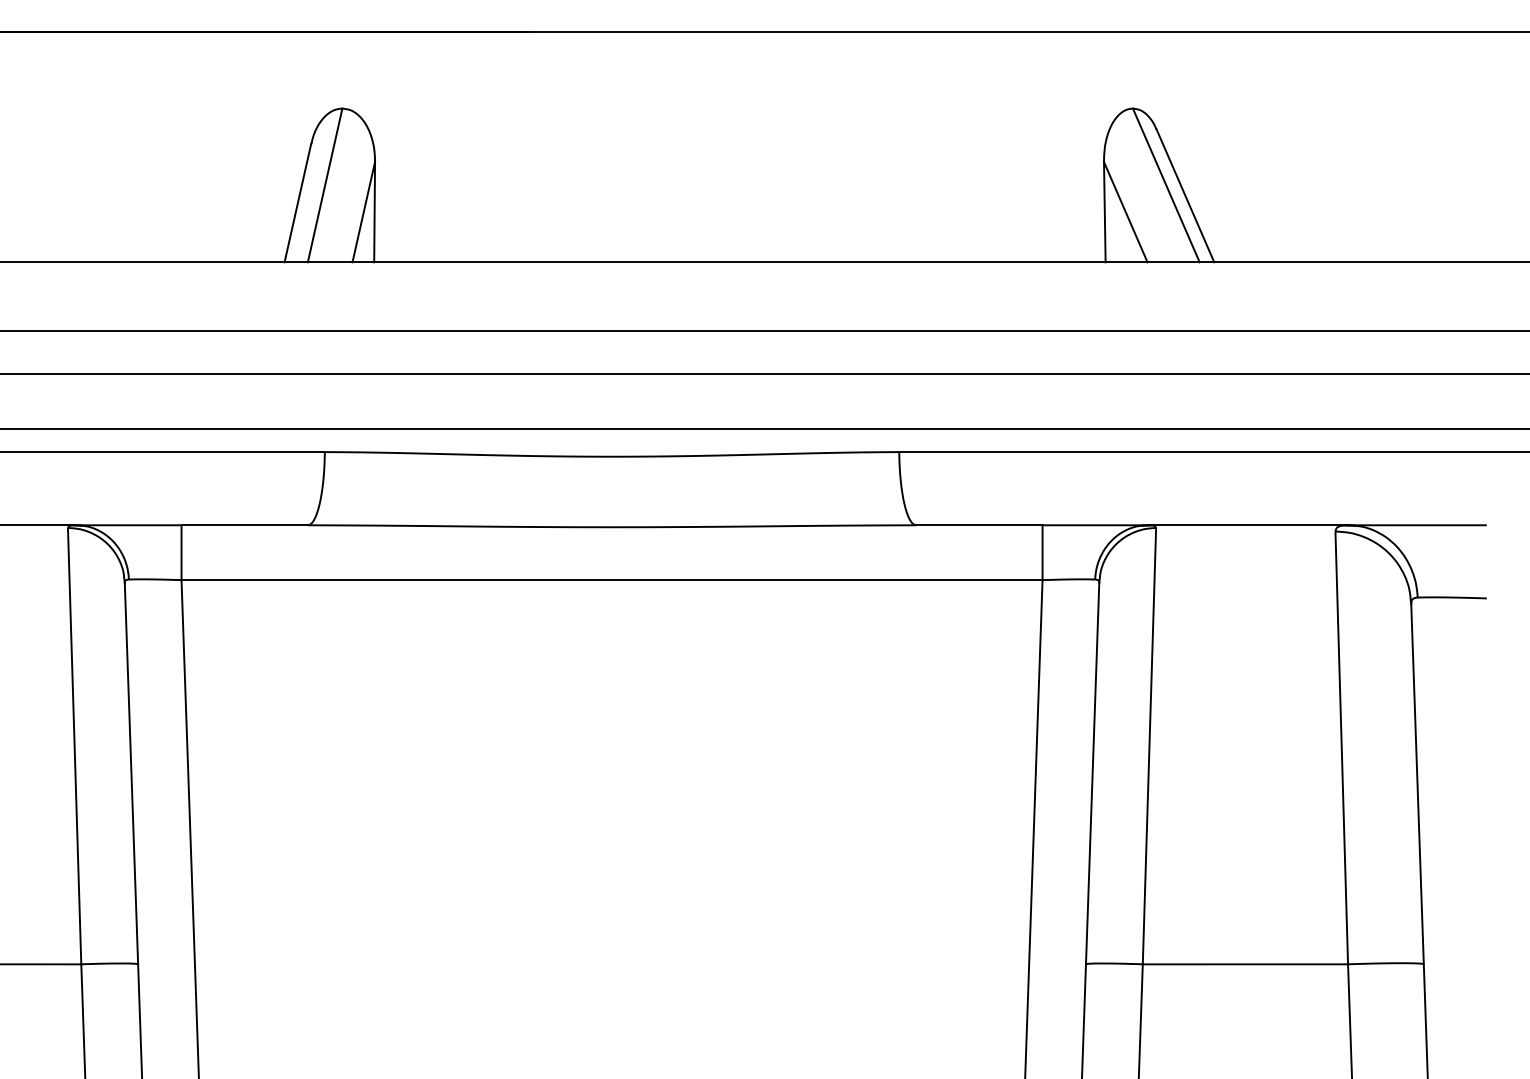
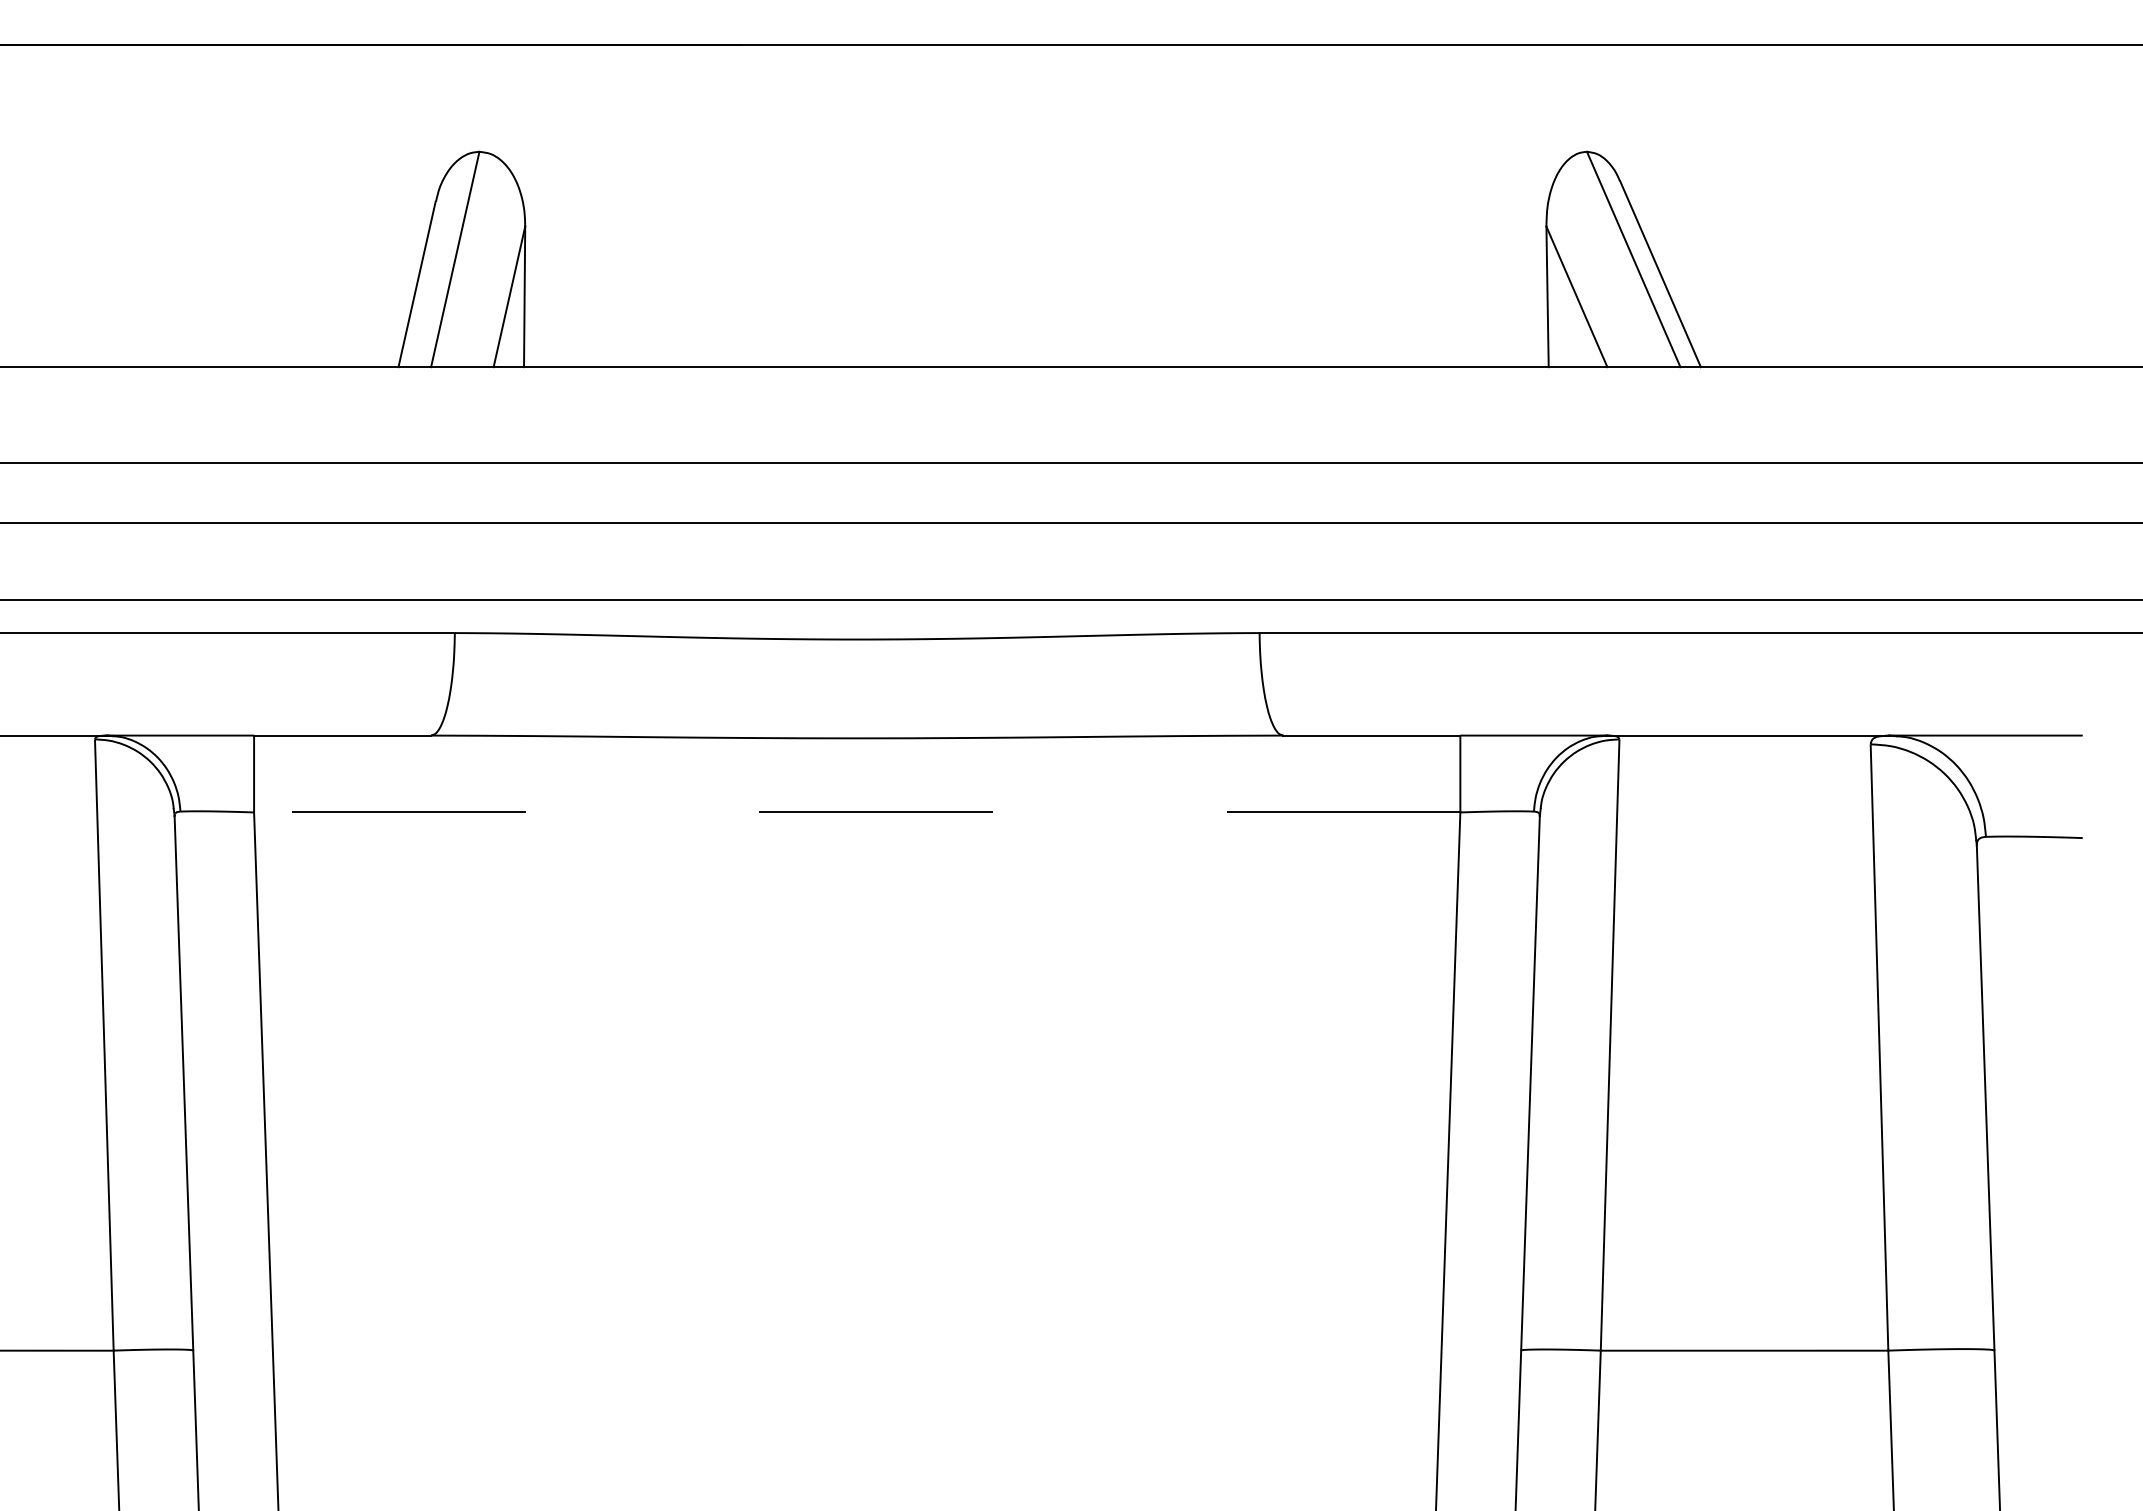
line: (611, 580) -> (856, 812), solid -> dashed

